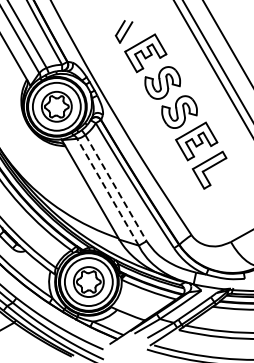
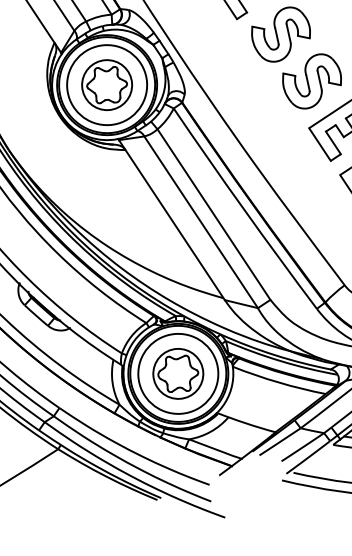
line: (116, 188) -> (214, 215), dashed -> solid
line: (108, 192) -> (201, 222), dashed -> solid

